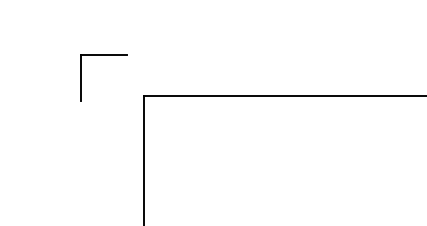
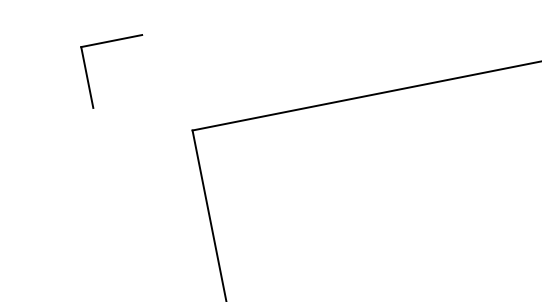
part: (103, 55) -> (111, 41), moved

